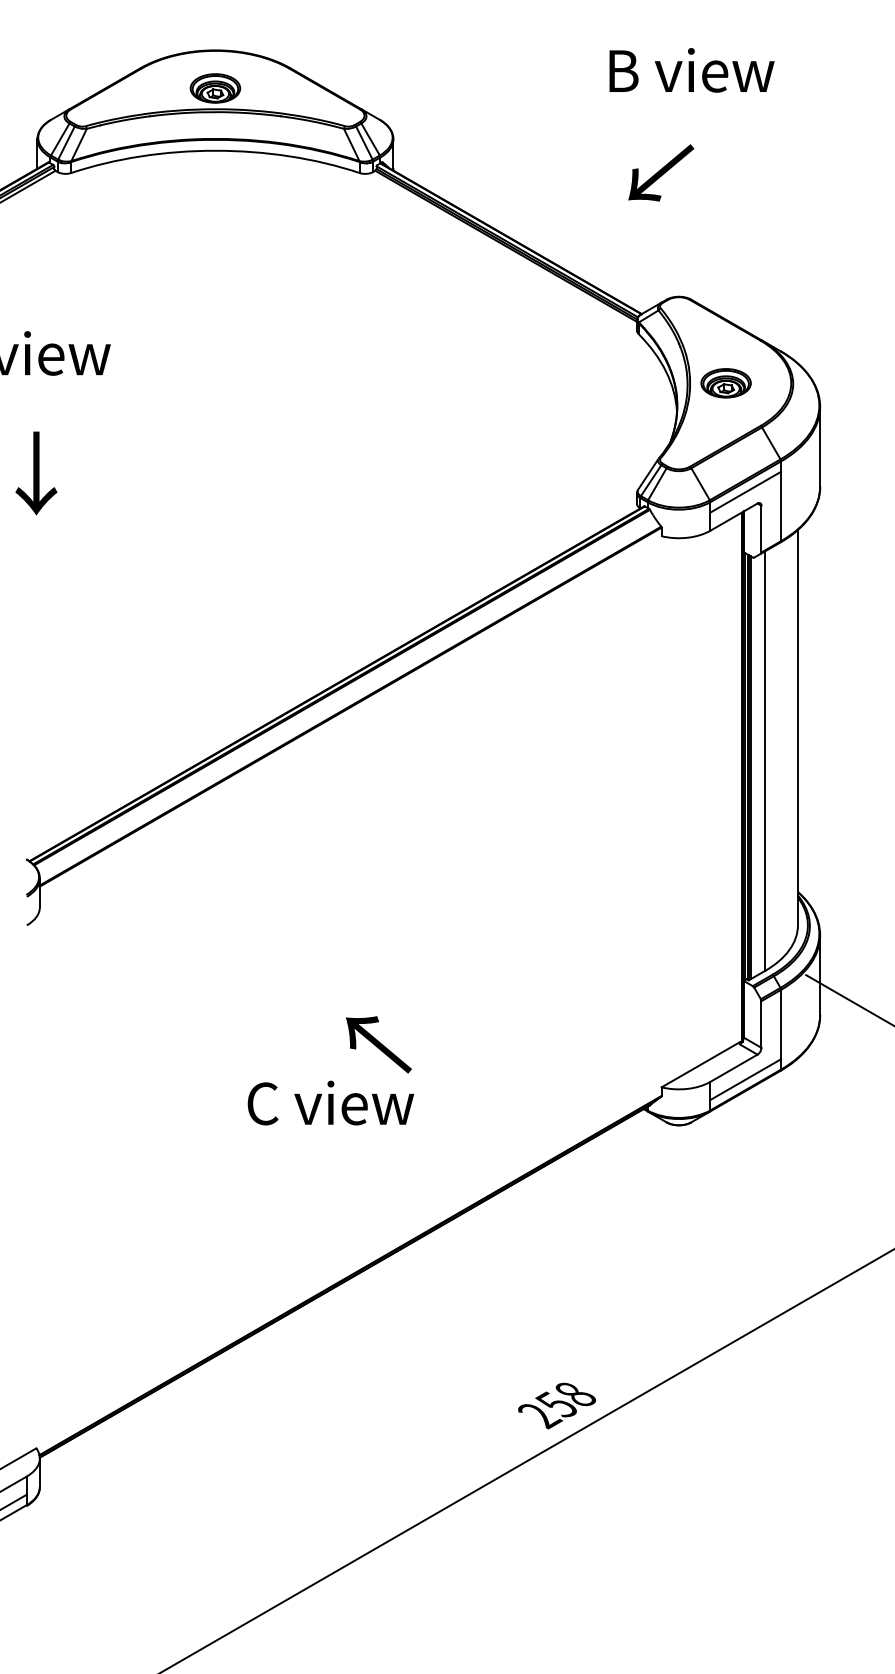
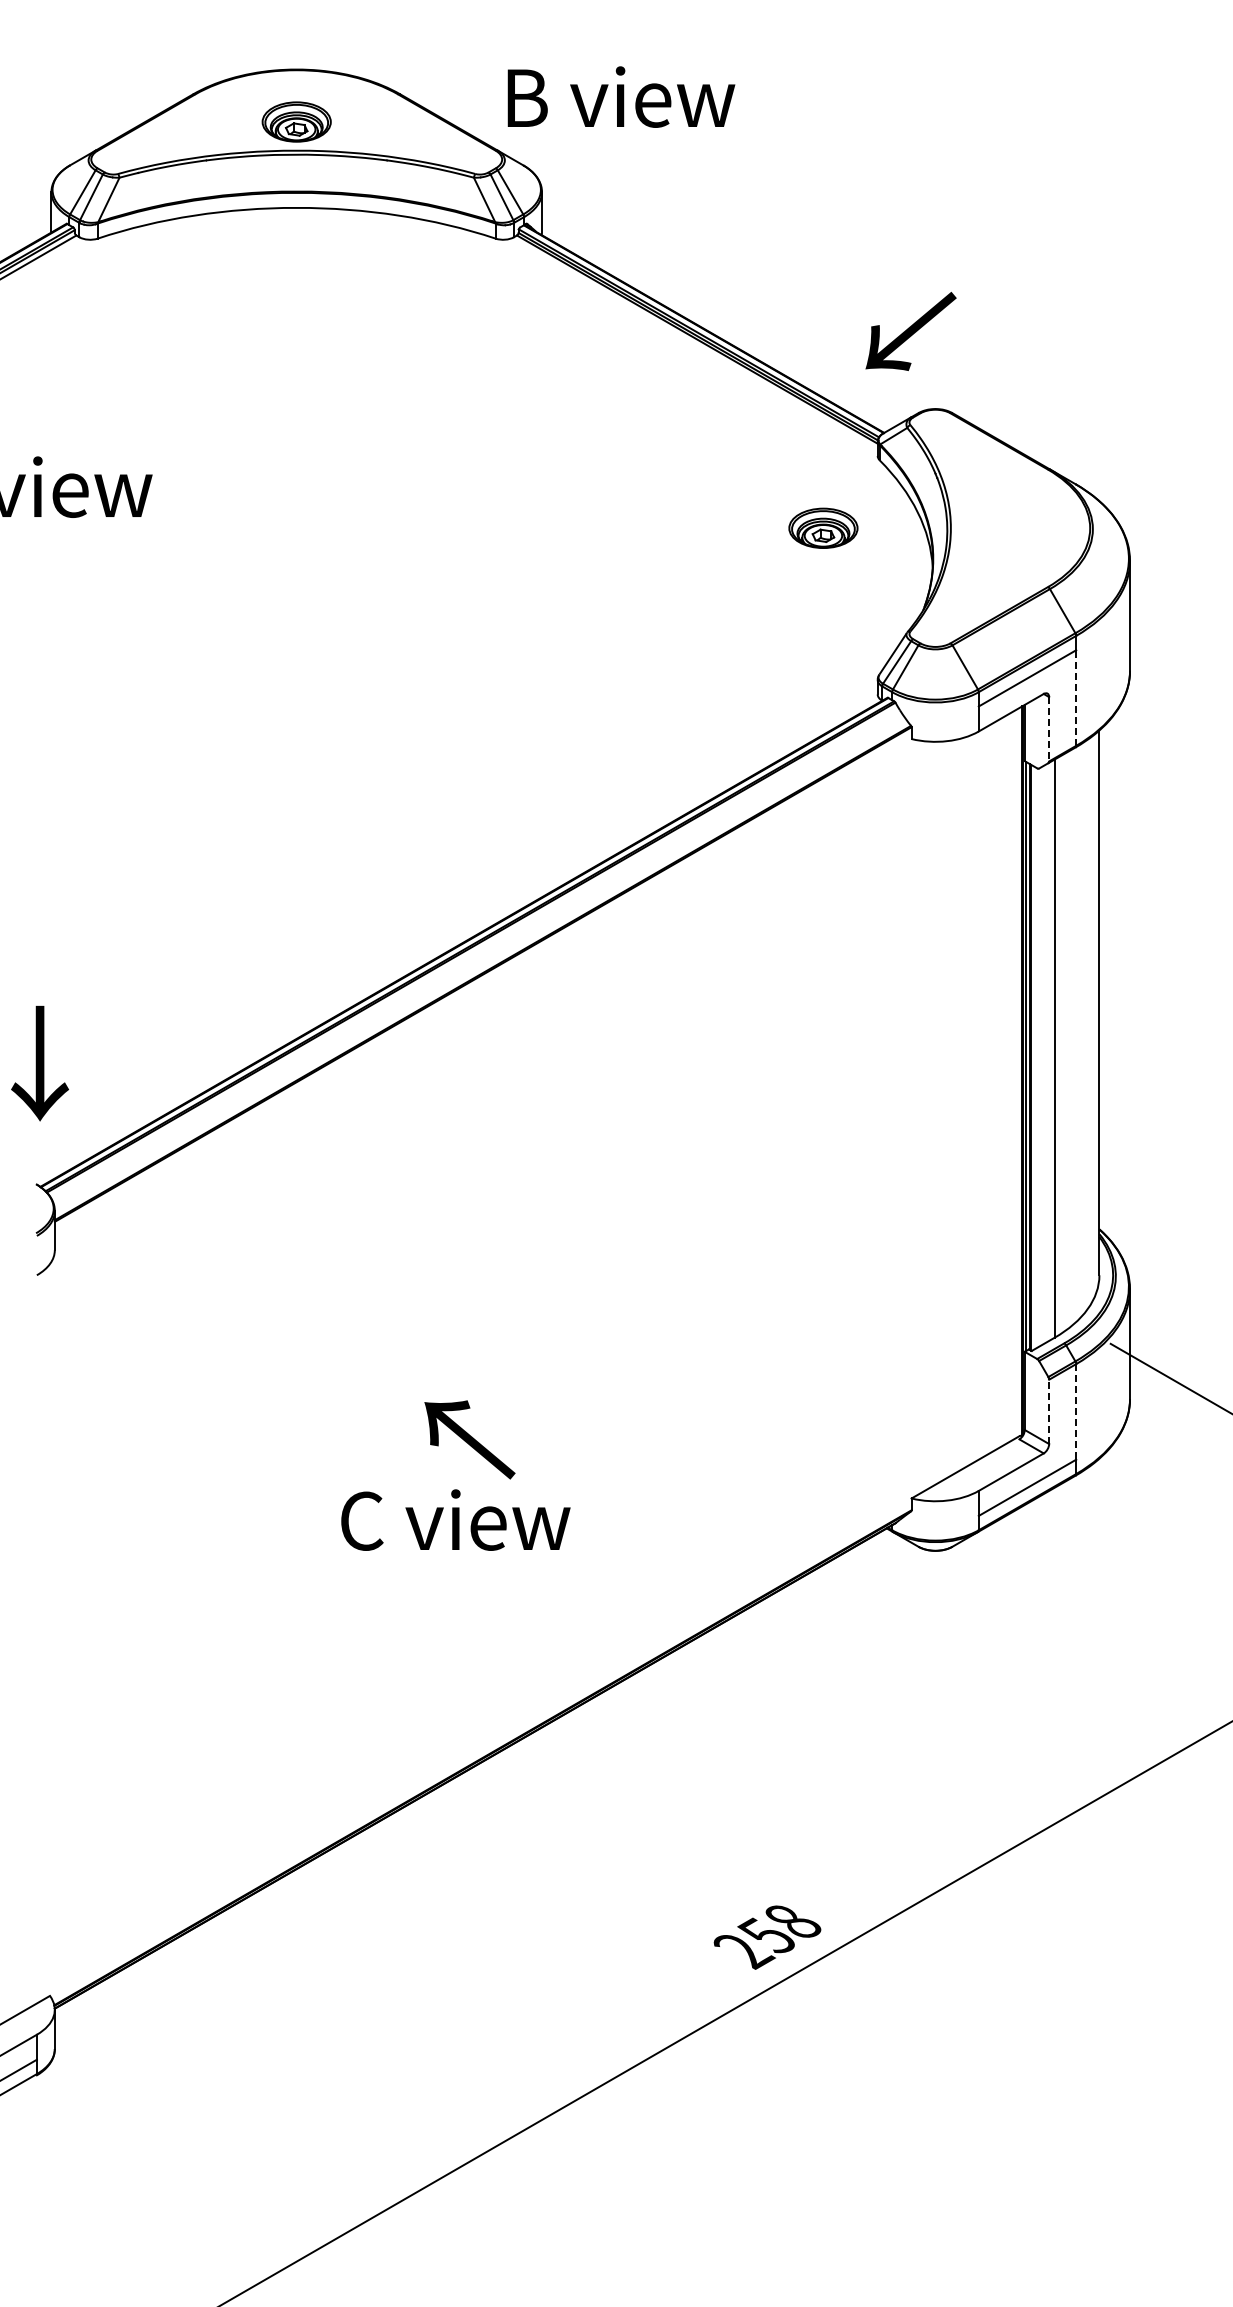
text: (692, 69) -> (621, 96), moved
text: (660, 172) -> (910, 331), moved
part: (726, 382) -> (823, 527), moved
text: (36, 473) -> (39, 1063), moved
line: (781, 506) -> (1076, 698), solid -> dashed
line: (761, 529) -> (1049, 729), solid -> dashed
line: (750, 767) -> (1034, 1057), removed
line: (761, 1024) -> (1049, 1411), solid -> dashed
line: (781, 1024) -> (1076, 1411), solid -> dashed
text: (378, 1044) -> (469, 1439), moved

